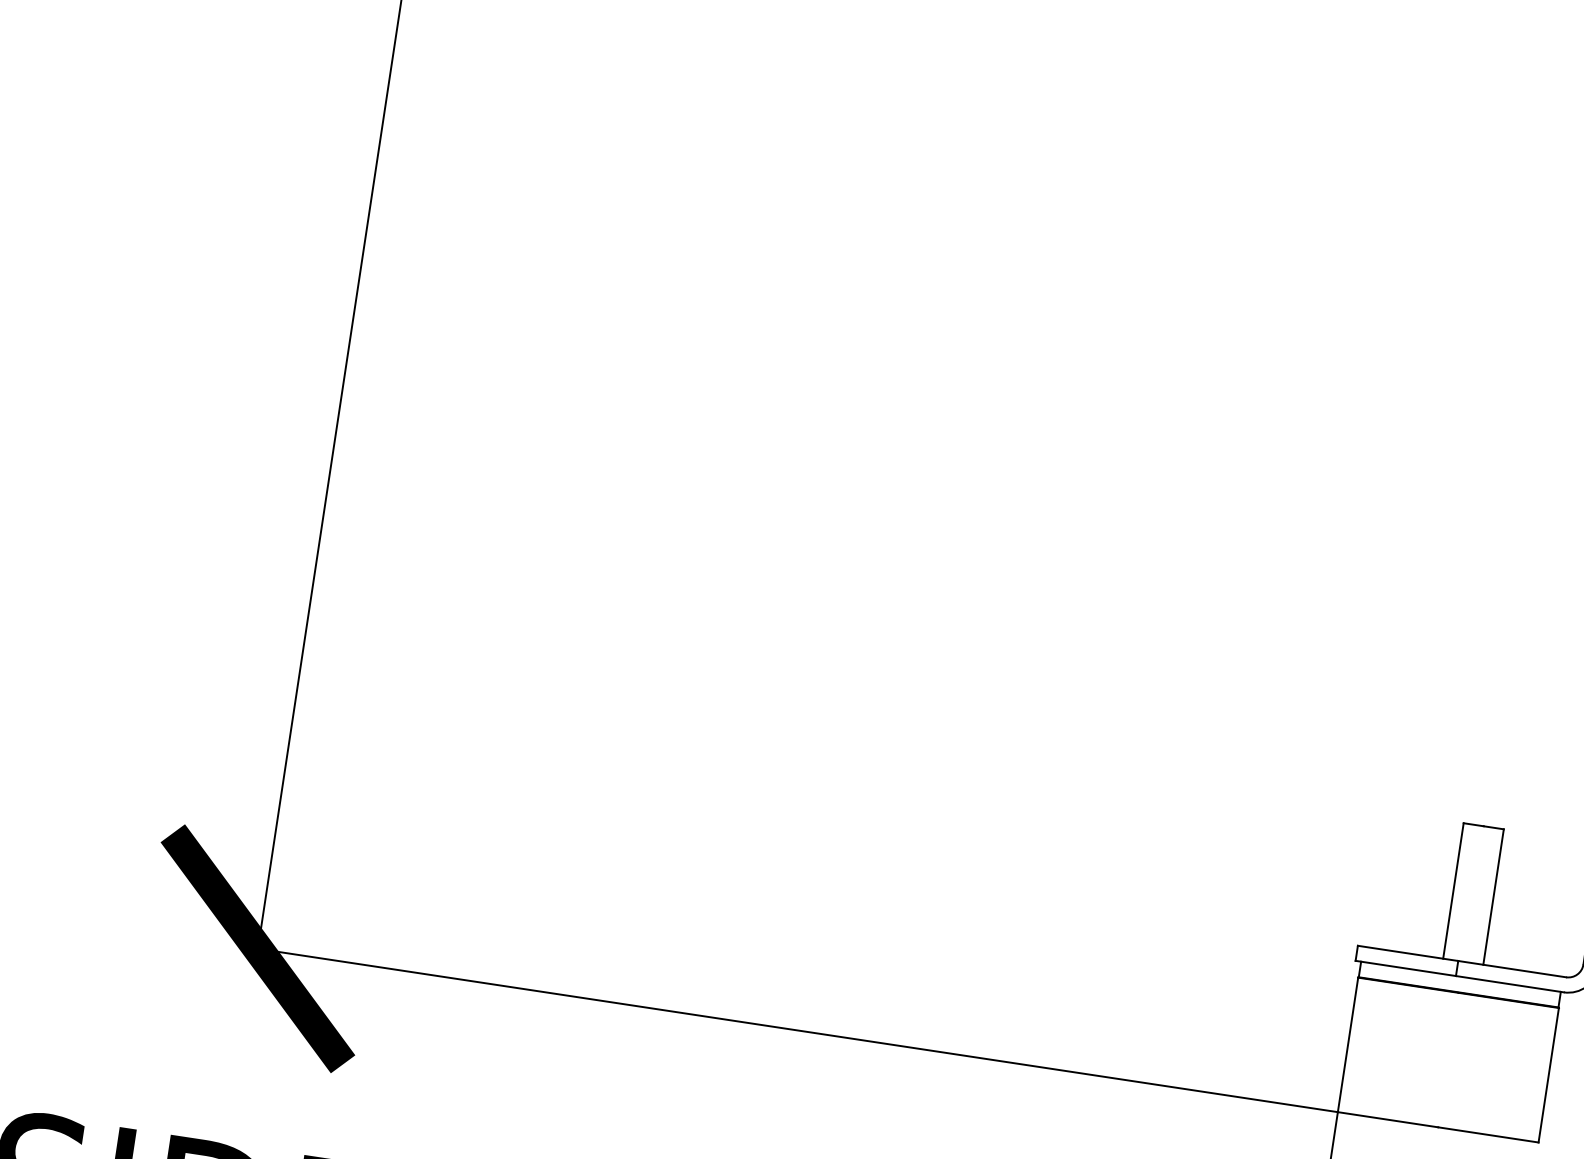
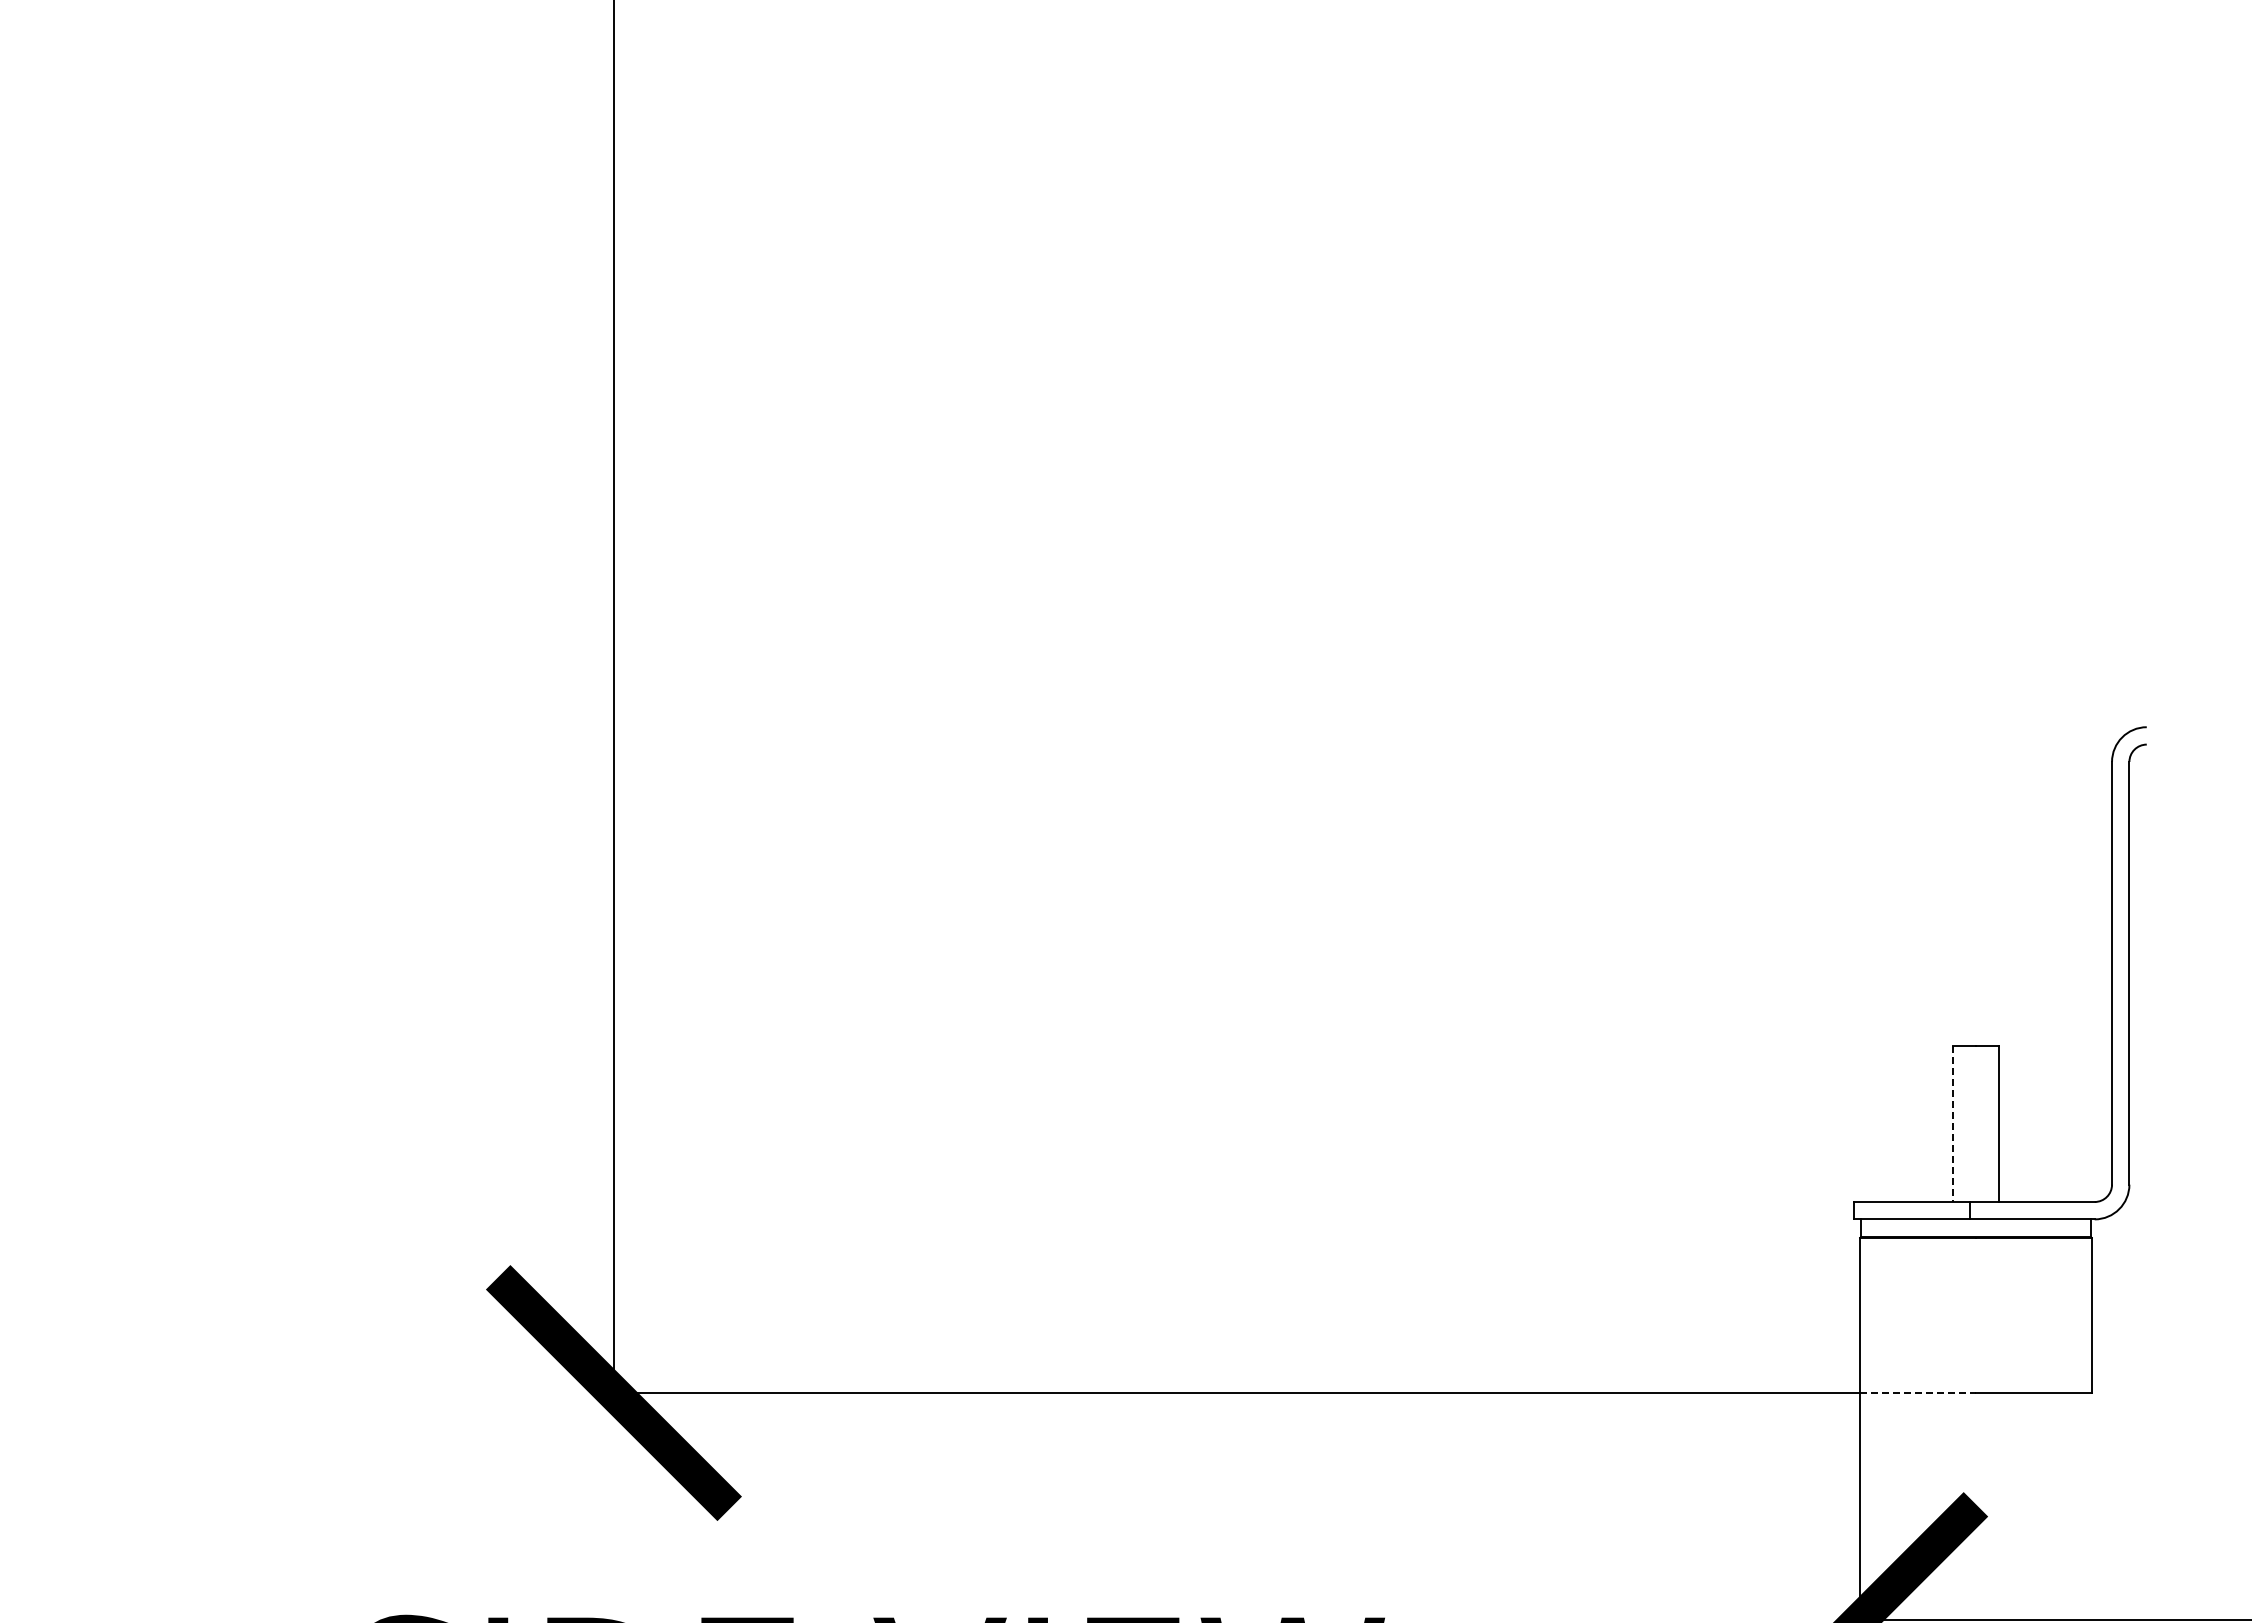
line: (1453, 891) -> (1952, 1124), solid -> dashed
line: (1388, 1120) -> (1918, 1393), solid -> dashed

